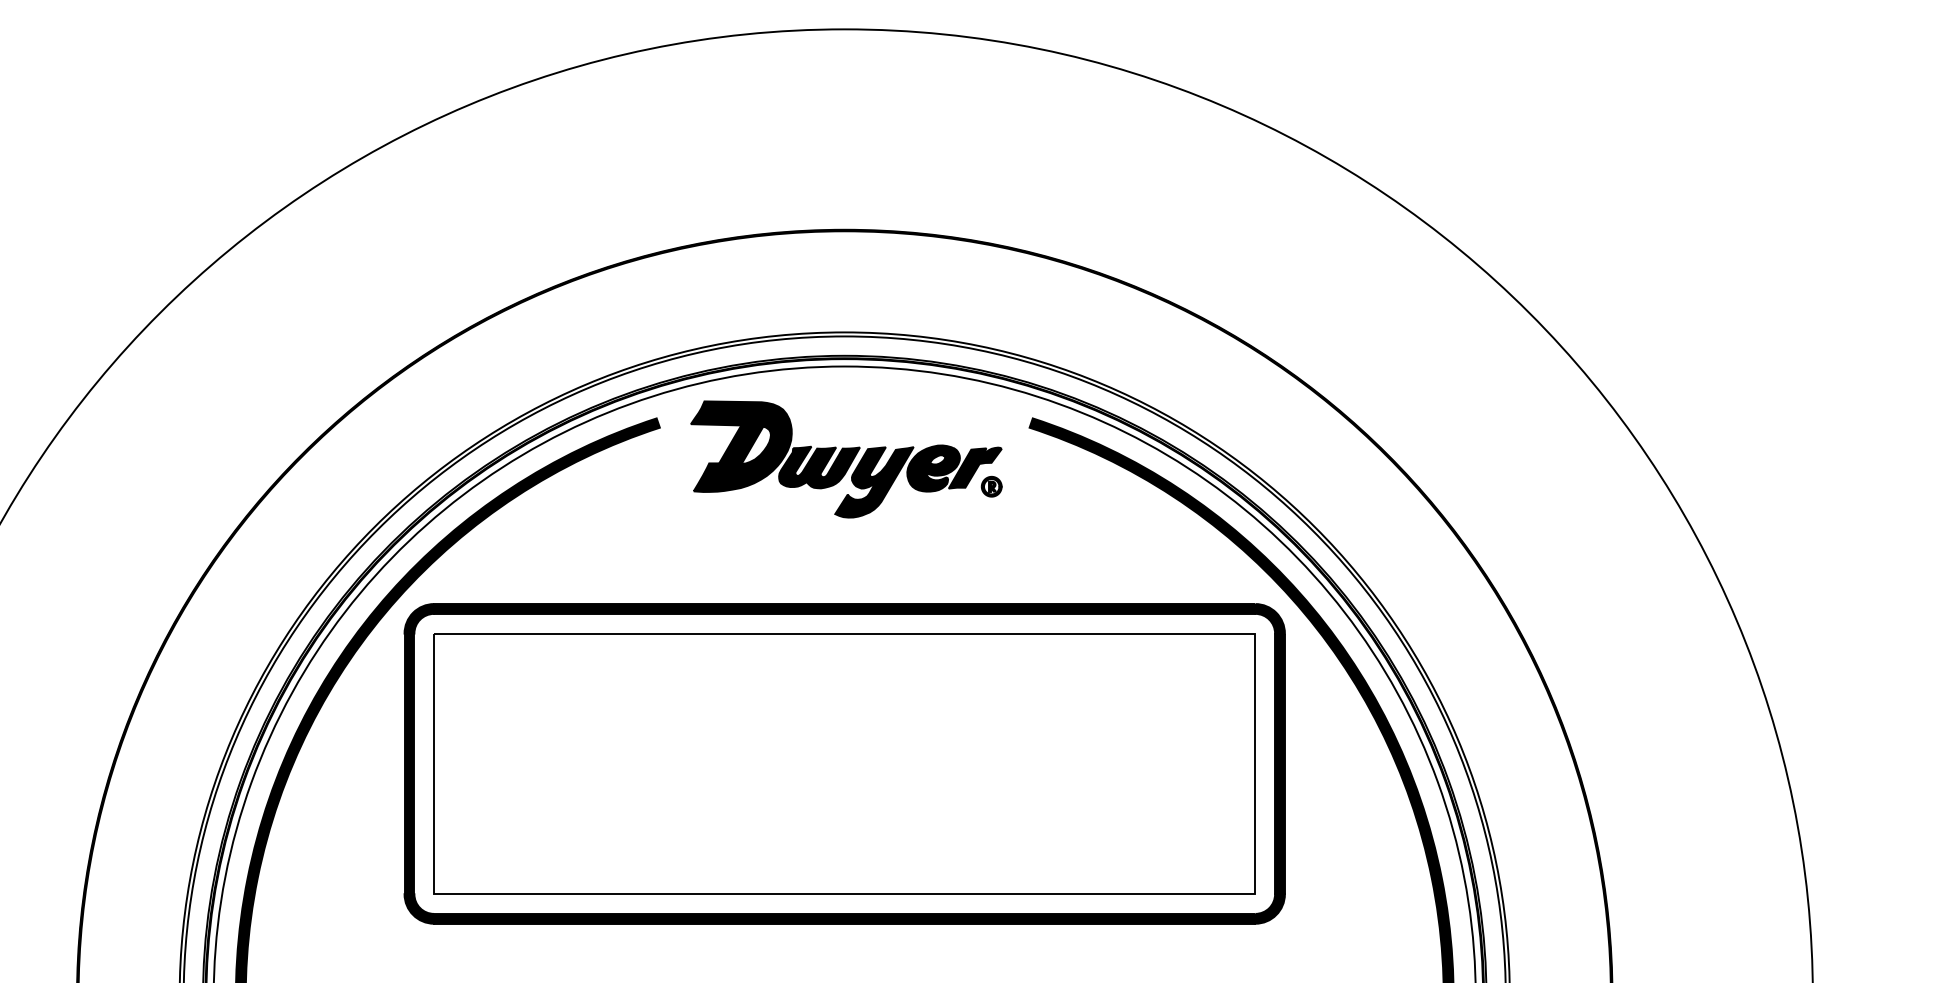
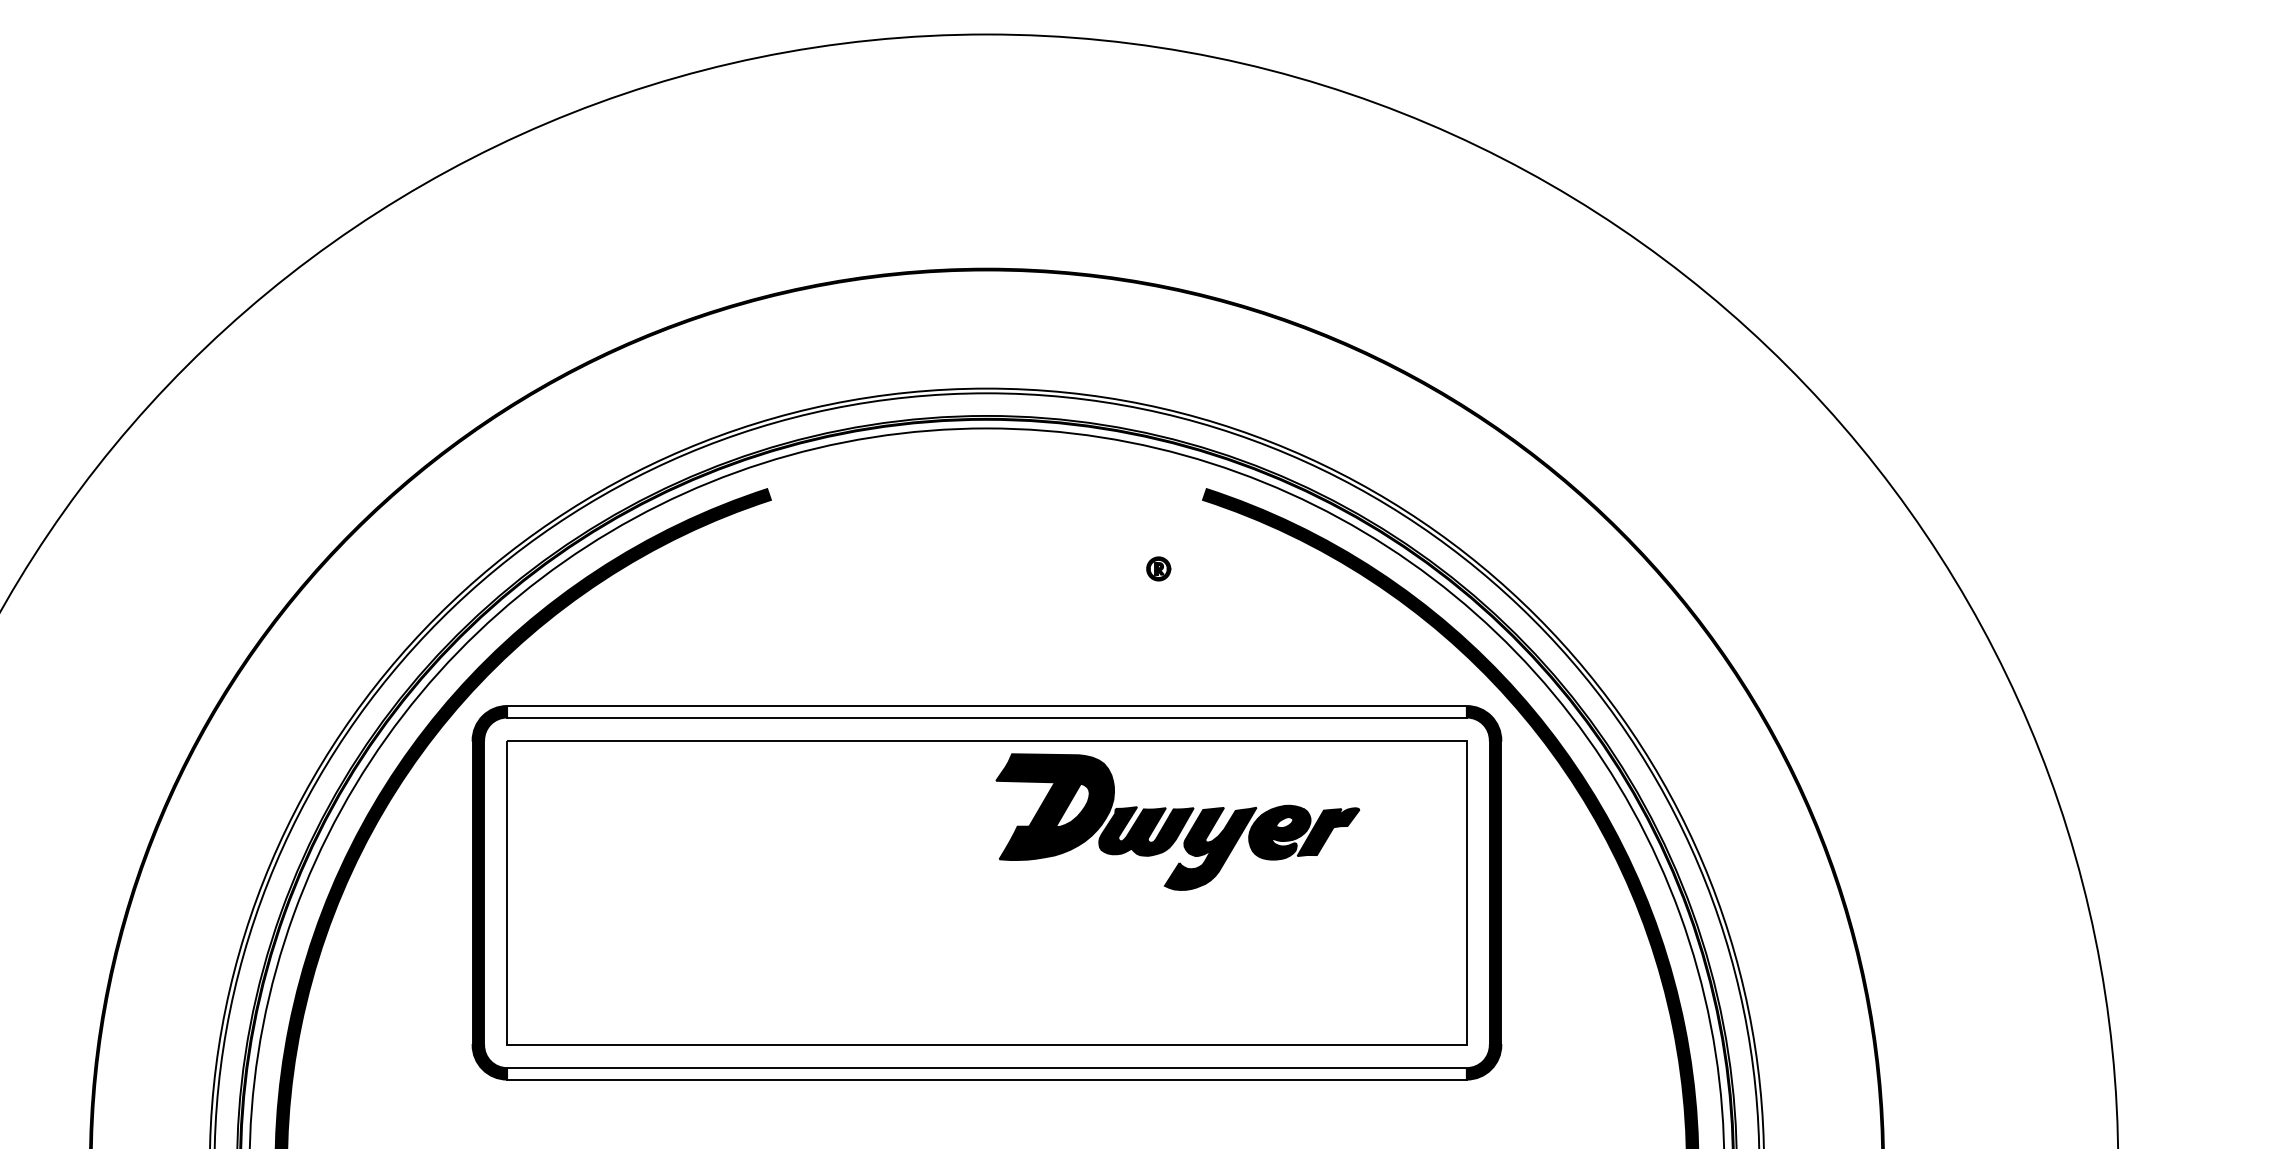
part: (846, 458) -> (1177, 821), moved
fill: (844, 608) -> (986, 711), removed
fill: (844, 918) -> (986, 1073), removed

